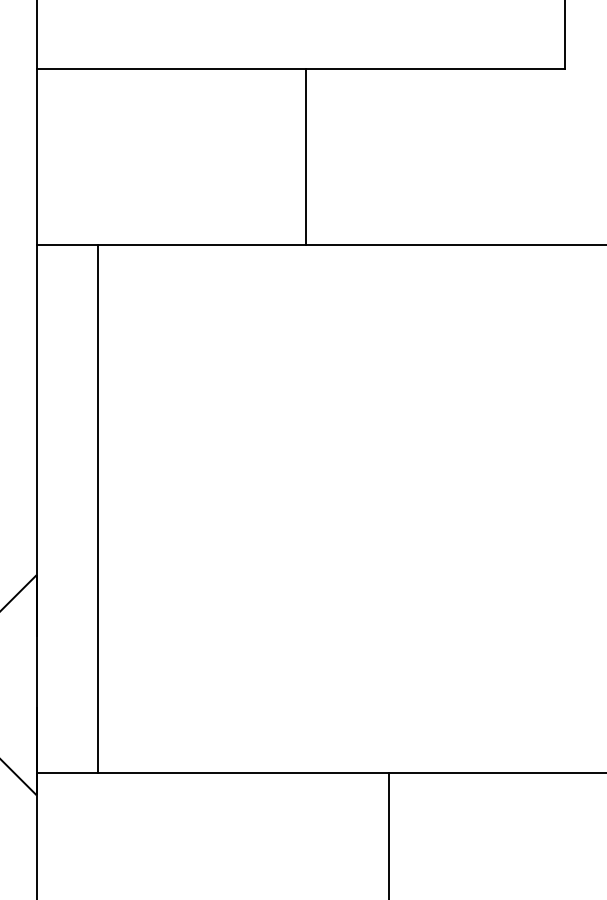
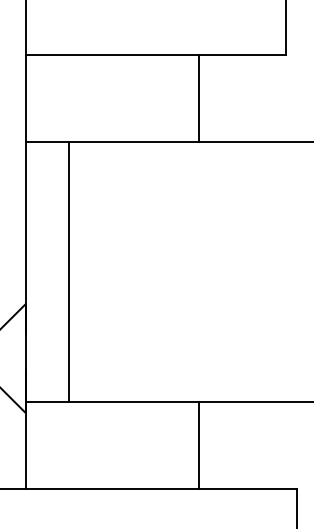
line: (306, 155) -> (199, 97), moved
line: (97, 508) -> (68, 271), moved

